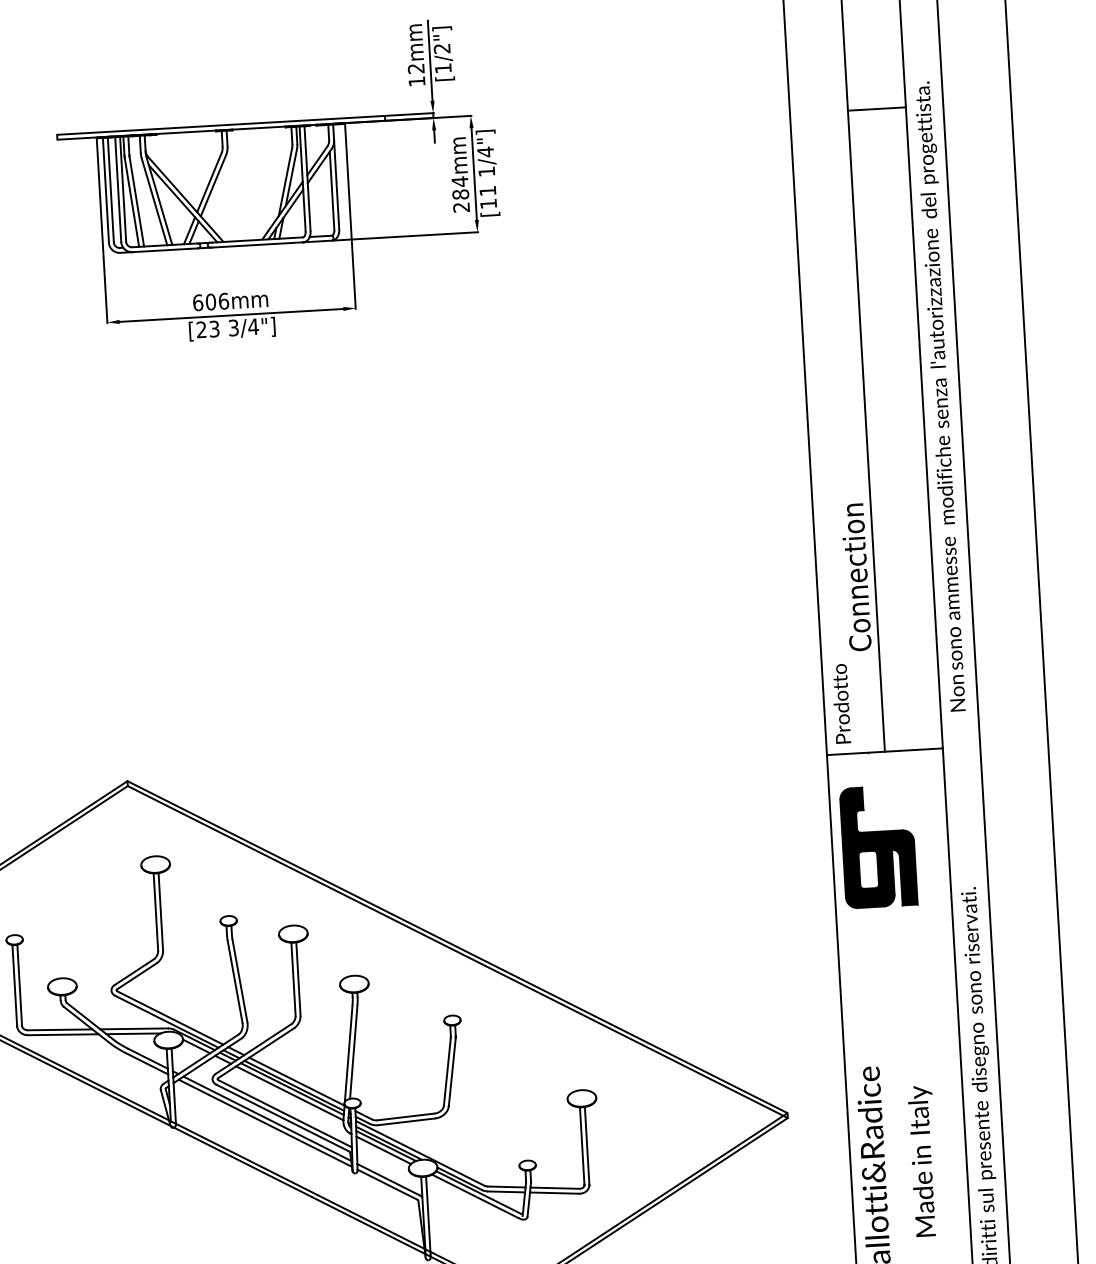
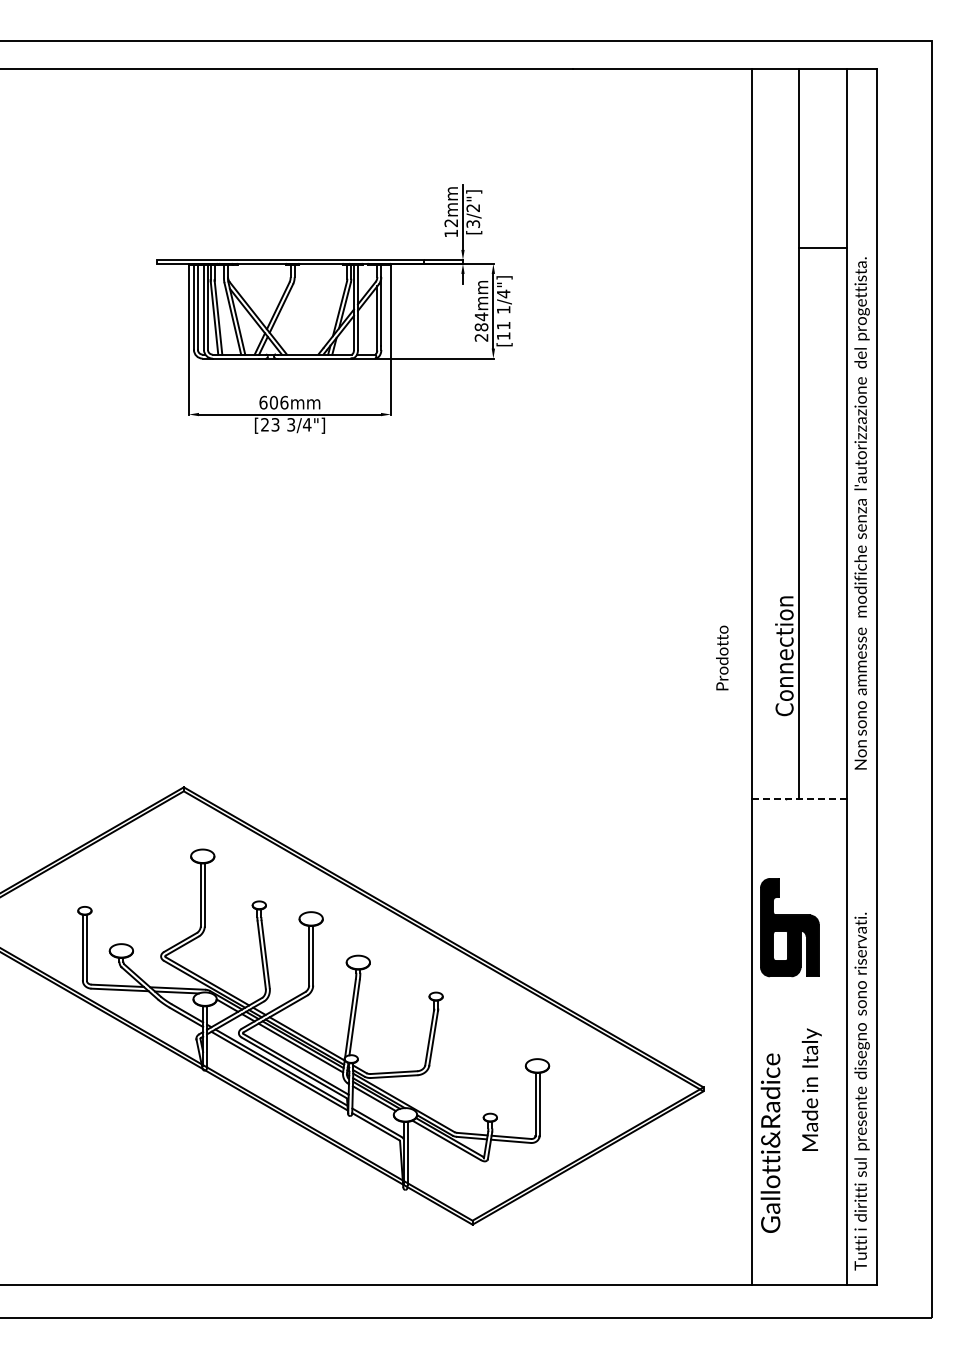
text: (443, 67) -> (473, 223), [1/2"] -> [3/2"]
line: (876, 109) -> (822, 248), moved
text: (841, 703) -> (722, 657), moved
line: (885, 751) -> (799, 798), solid -> dashed
part: (878, 846) -> (789, 927), moved
text: (923, 1160) -> (811, 1089), moved

